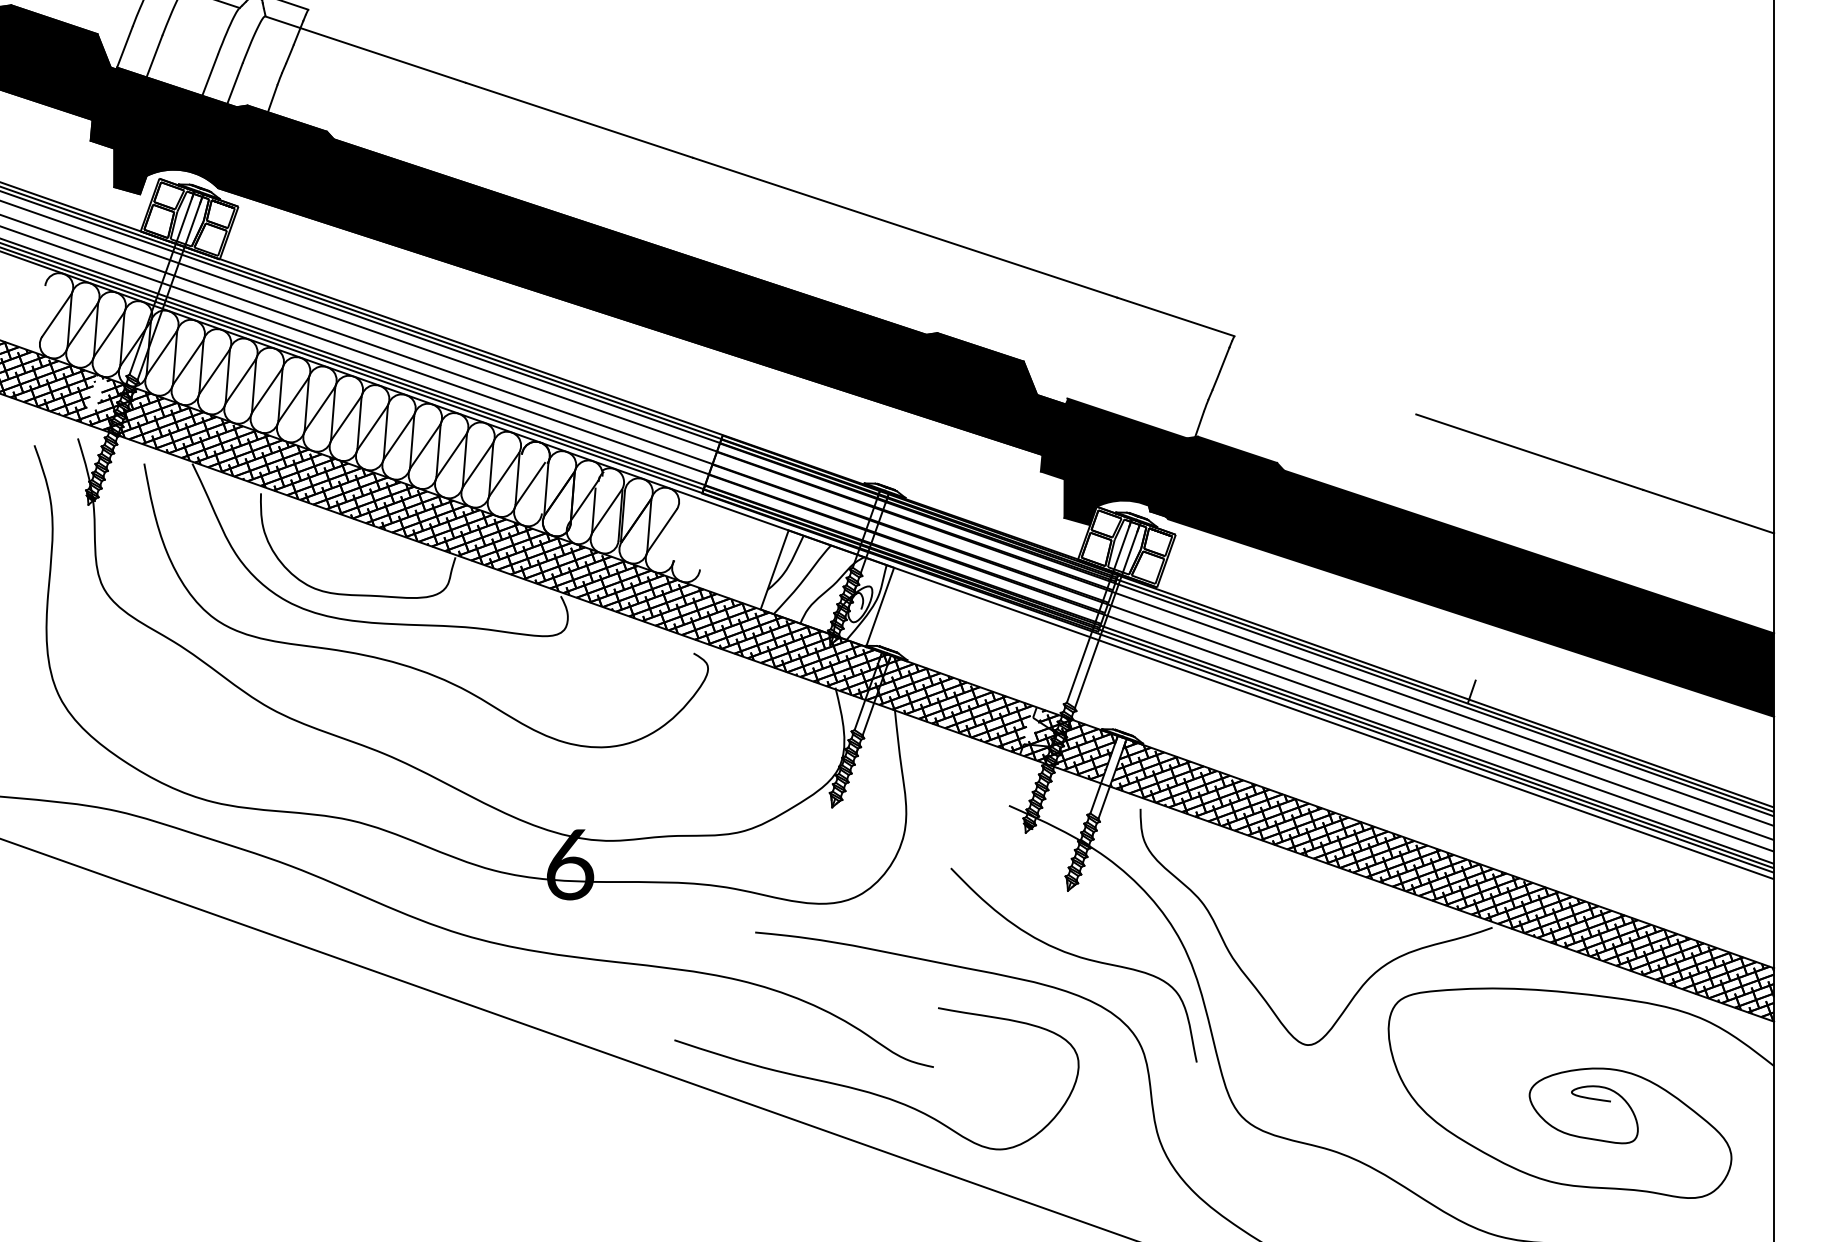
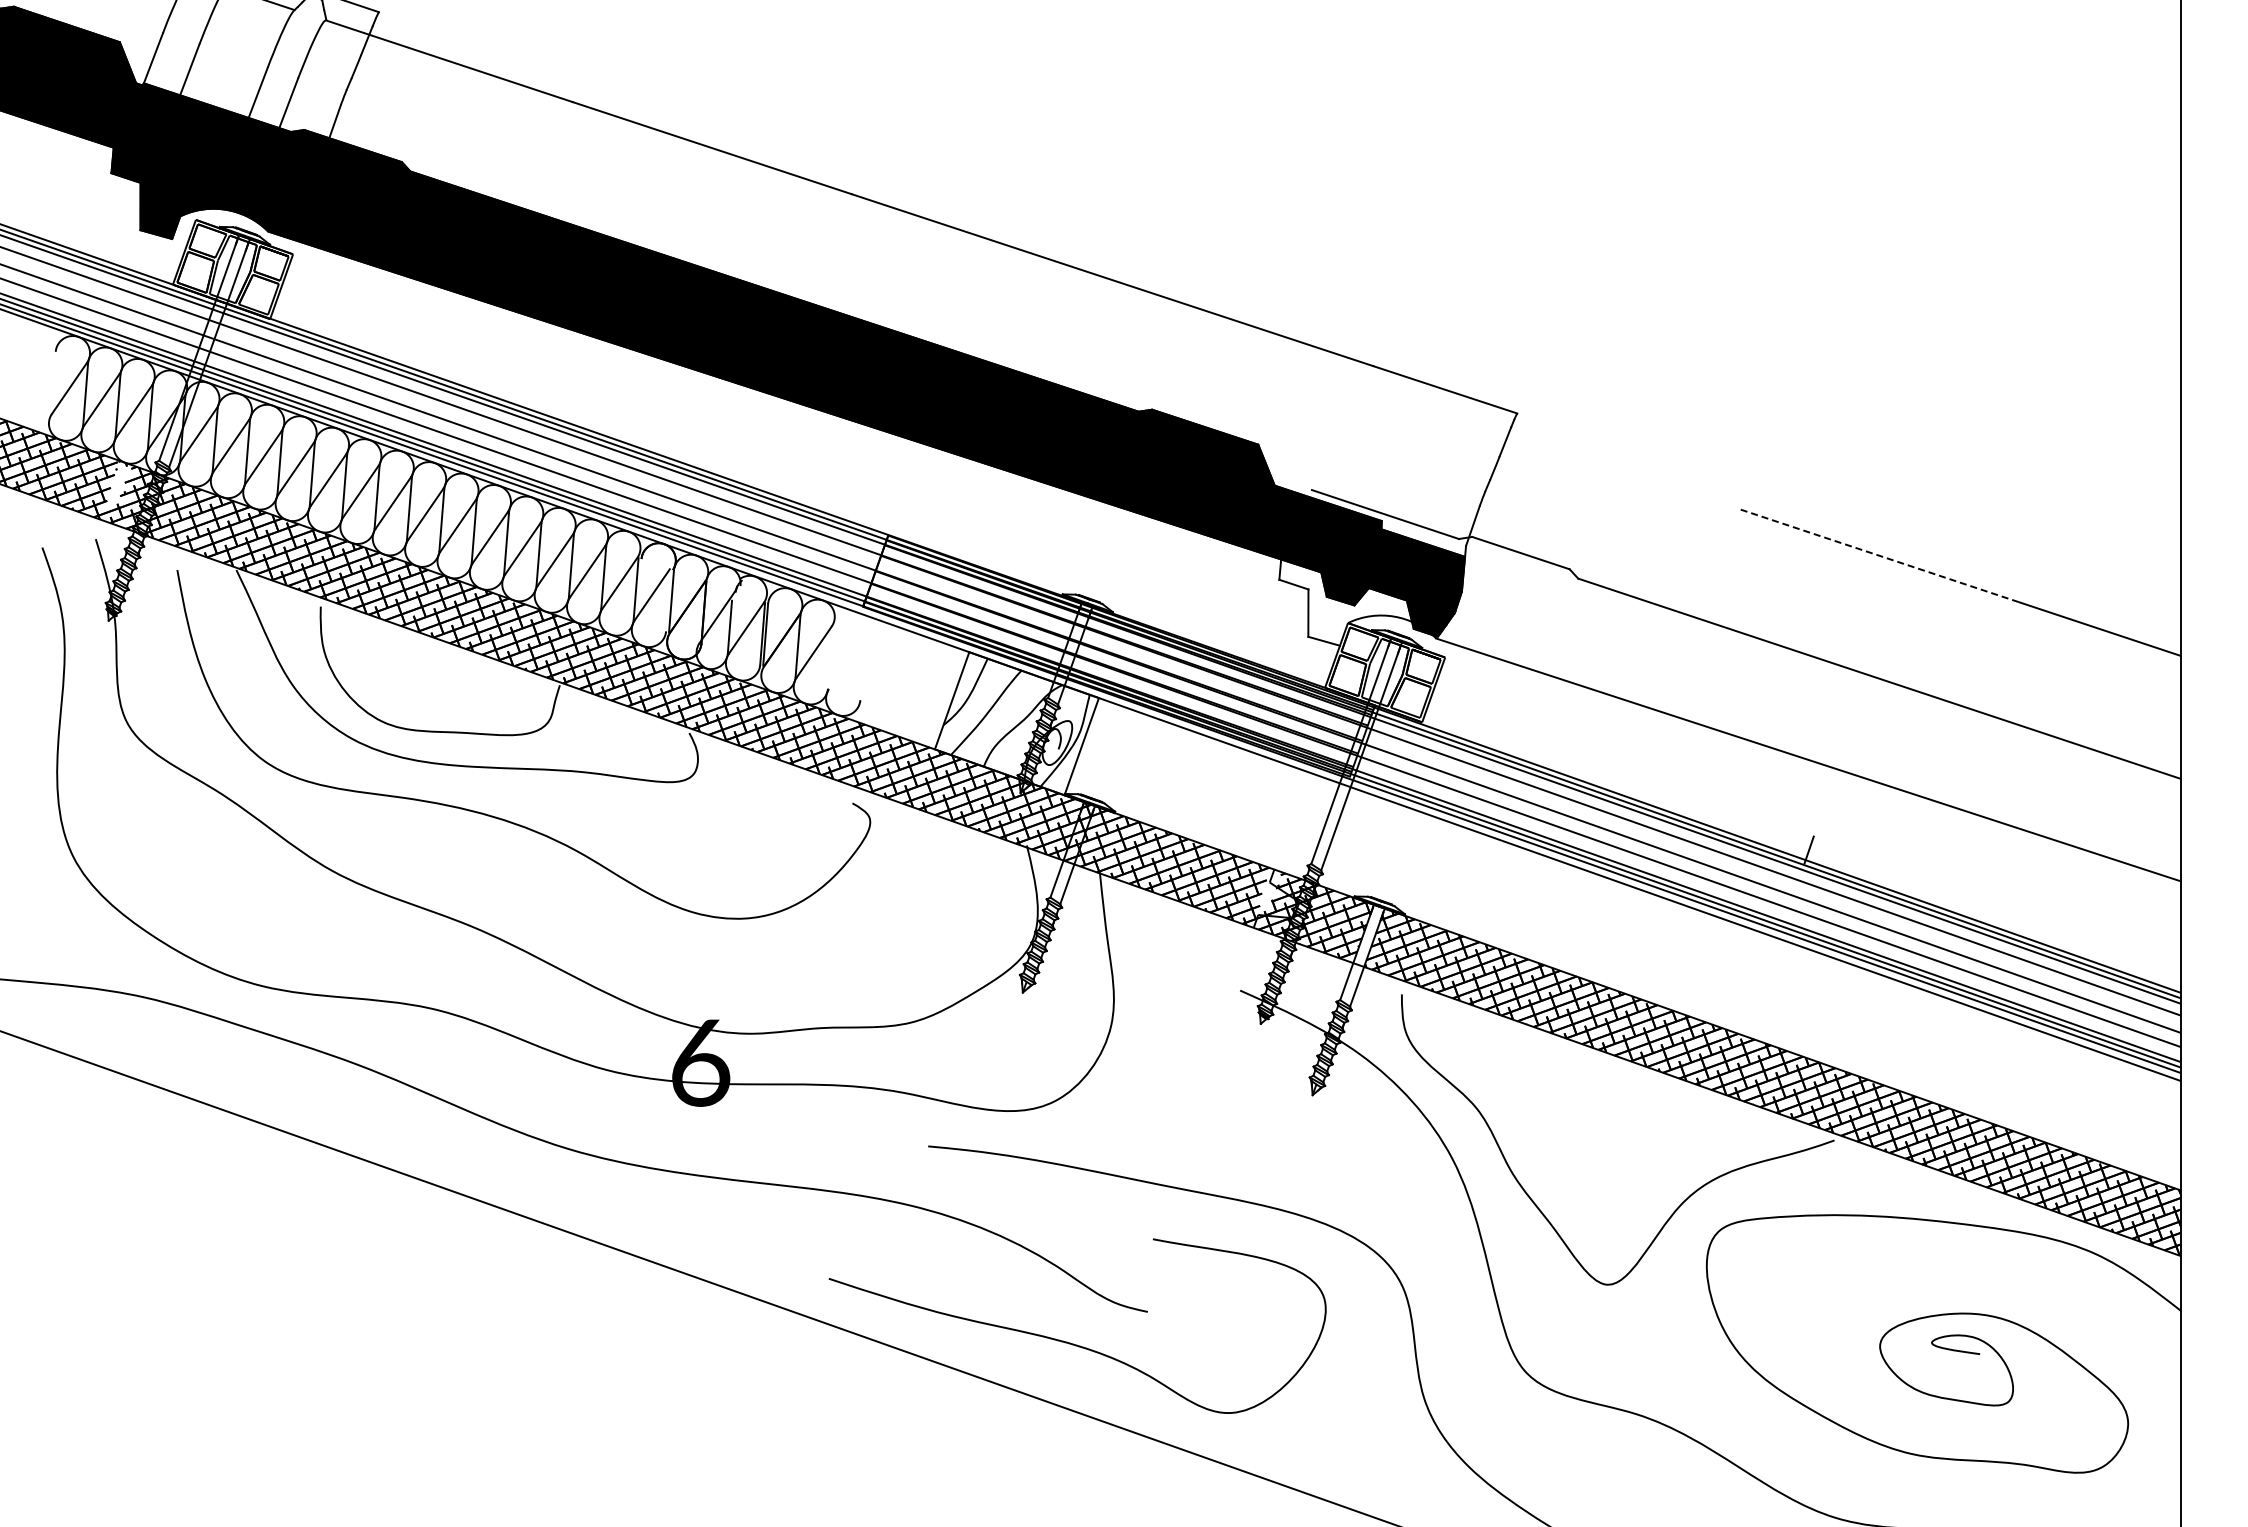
line: (1529, 452) -> (1880, 556), solid -> dashed
fill: (1407, 557) -> (1729, 685), removed
curve: (1075, 957) -> (1322, 1176), removed

